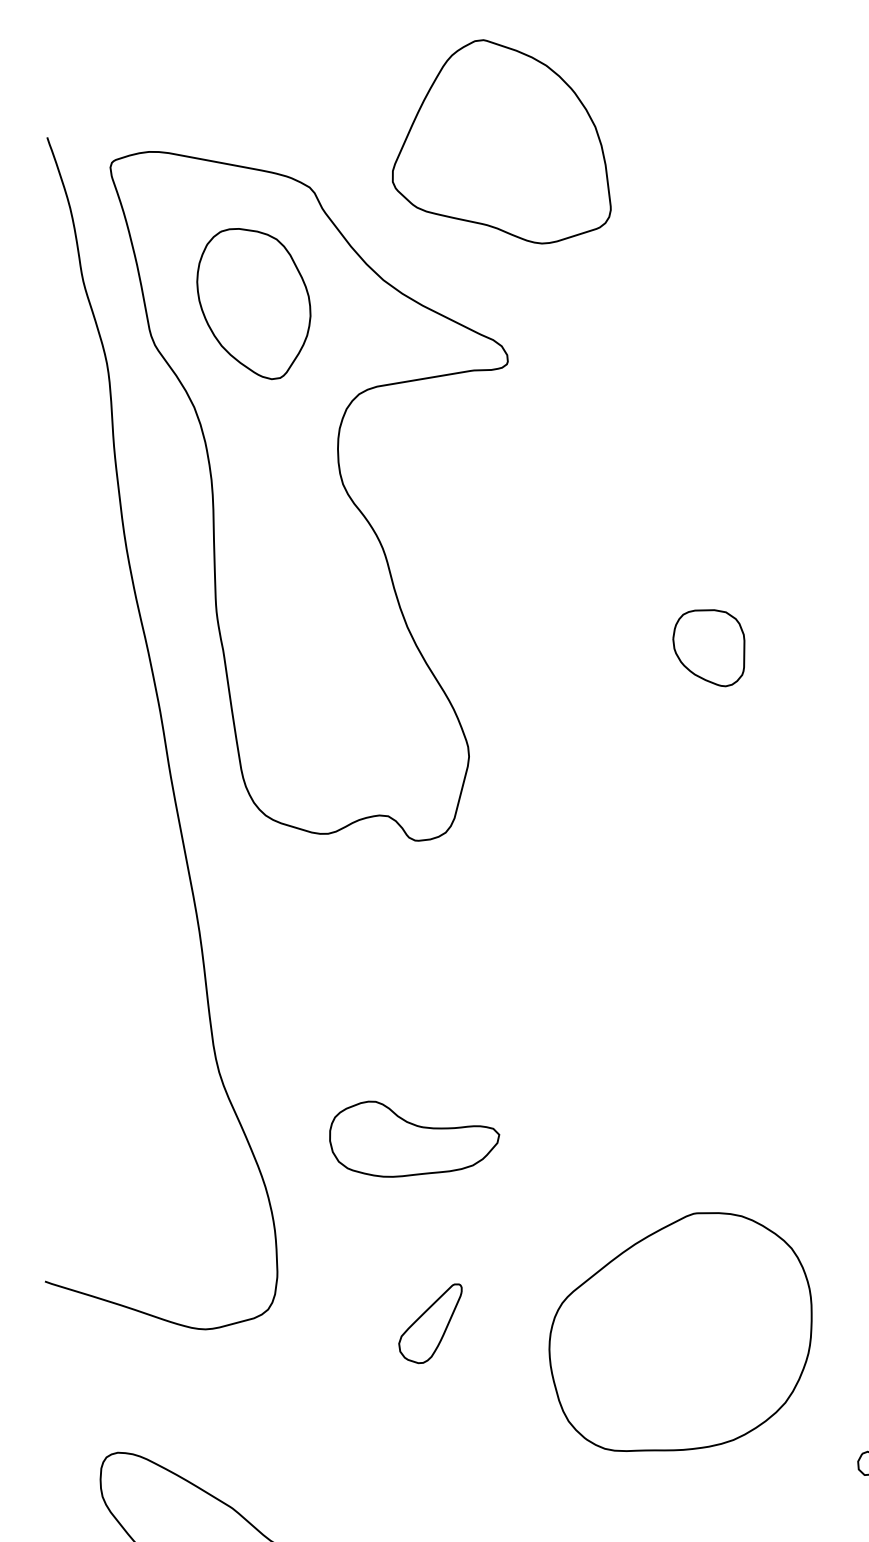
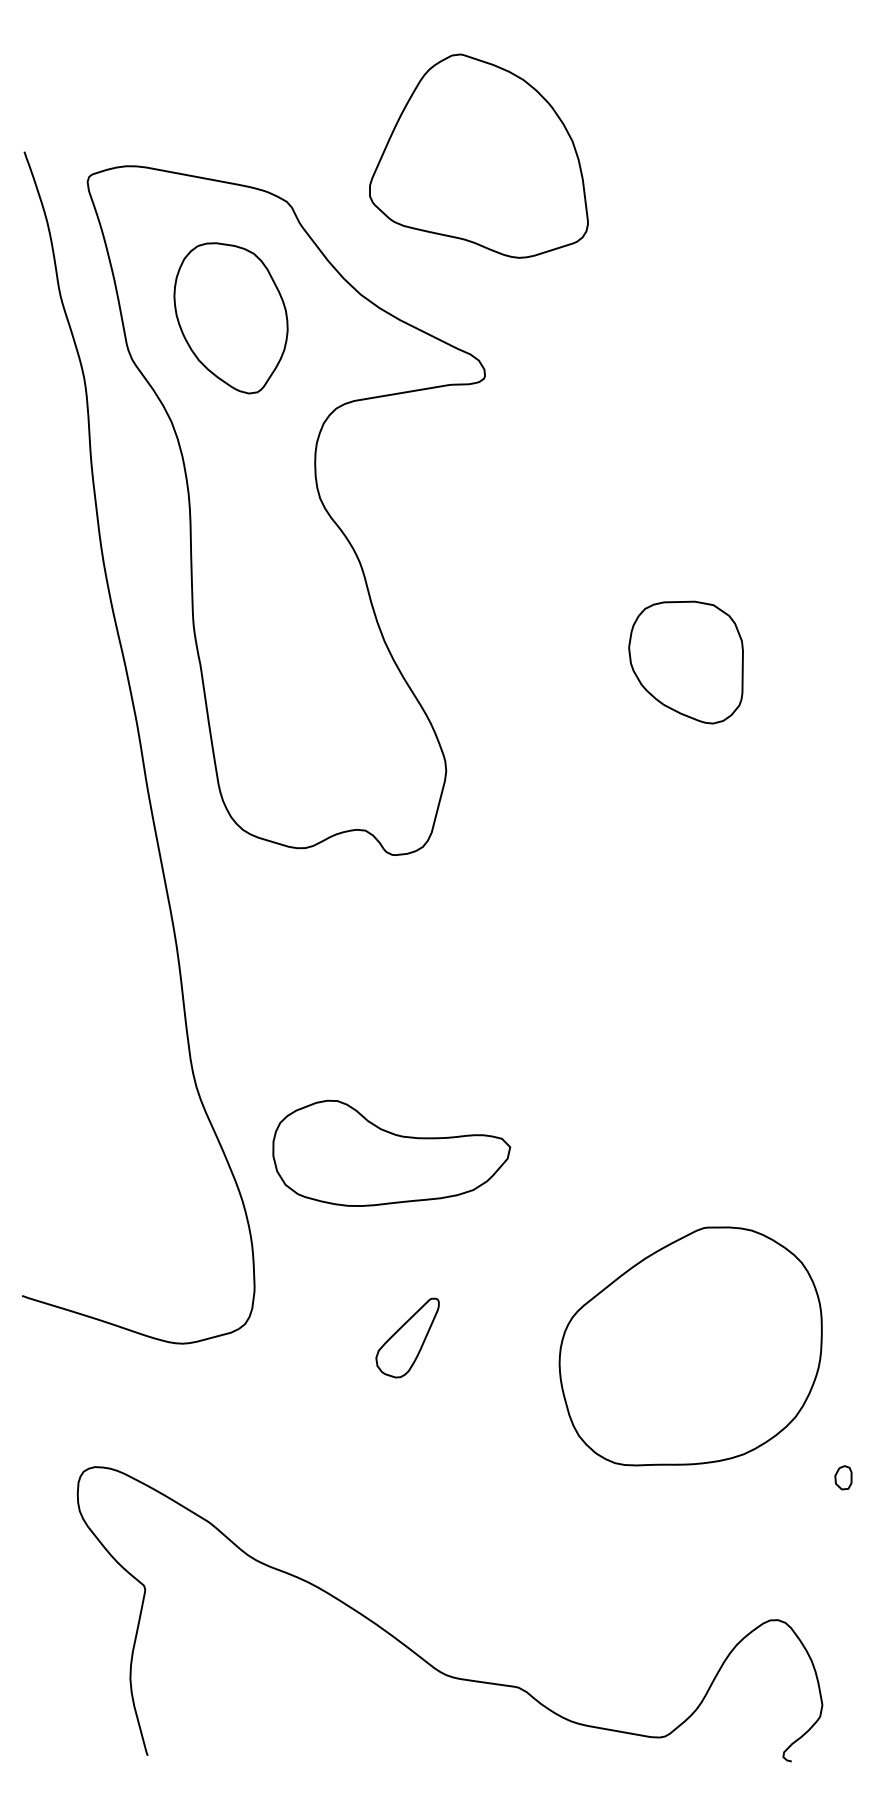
part: (708, 648) -> (685, 662), size x1.6
part: (414, 1139) -> (391, 1153), size x1.4
part: (680, 1332) -> (690, 1346), moved

